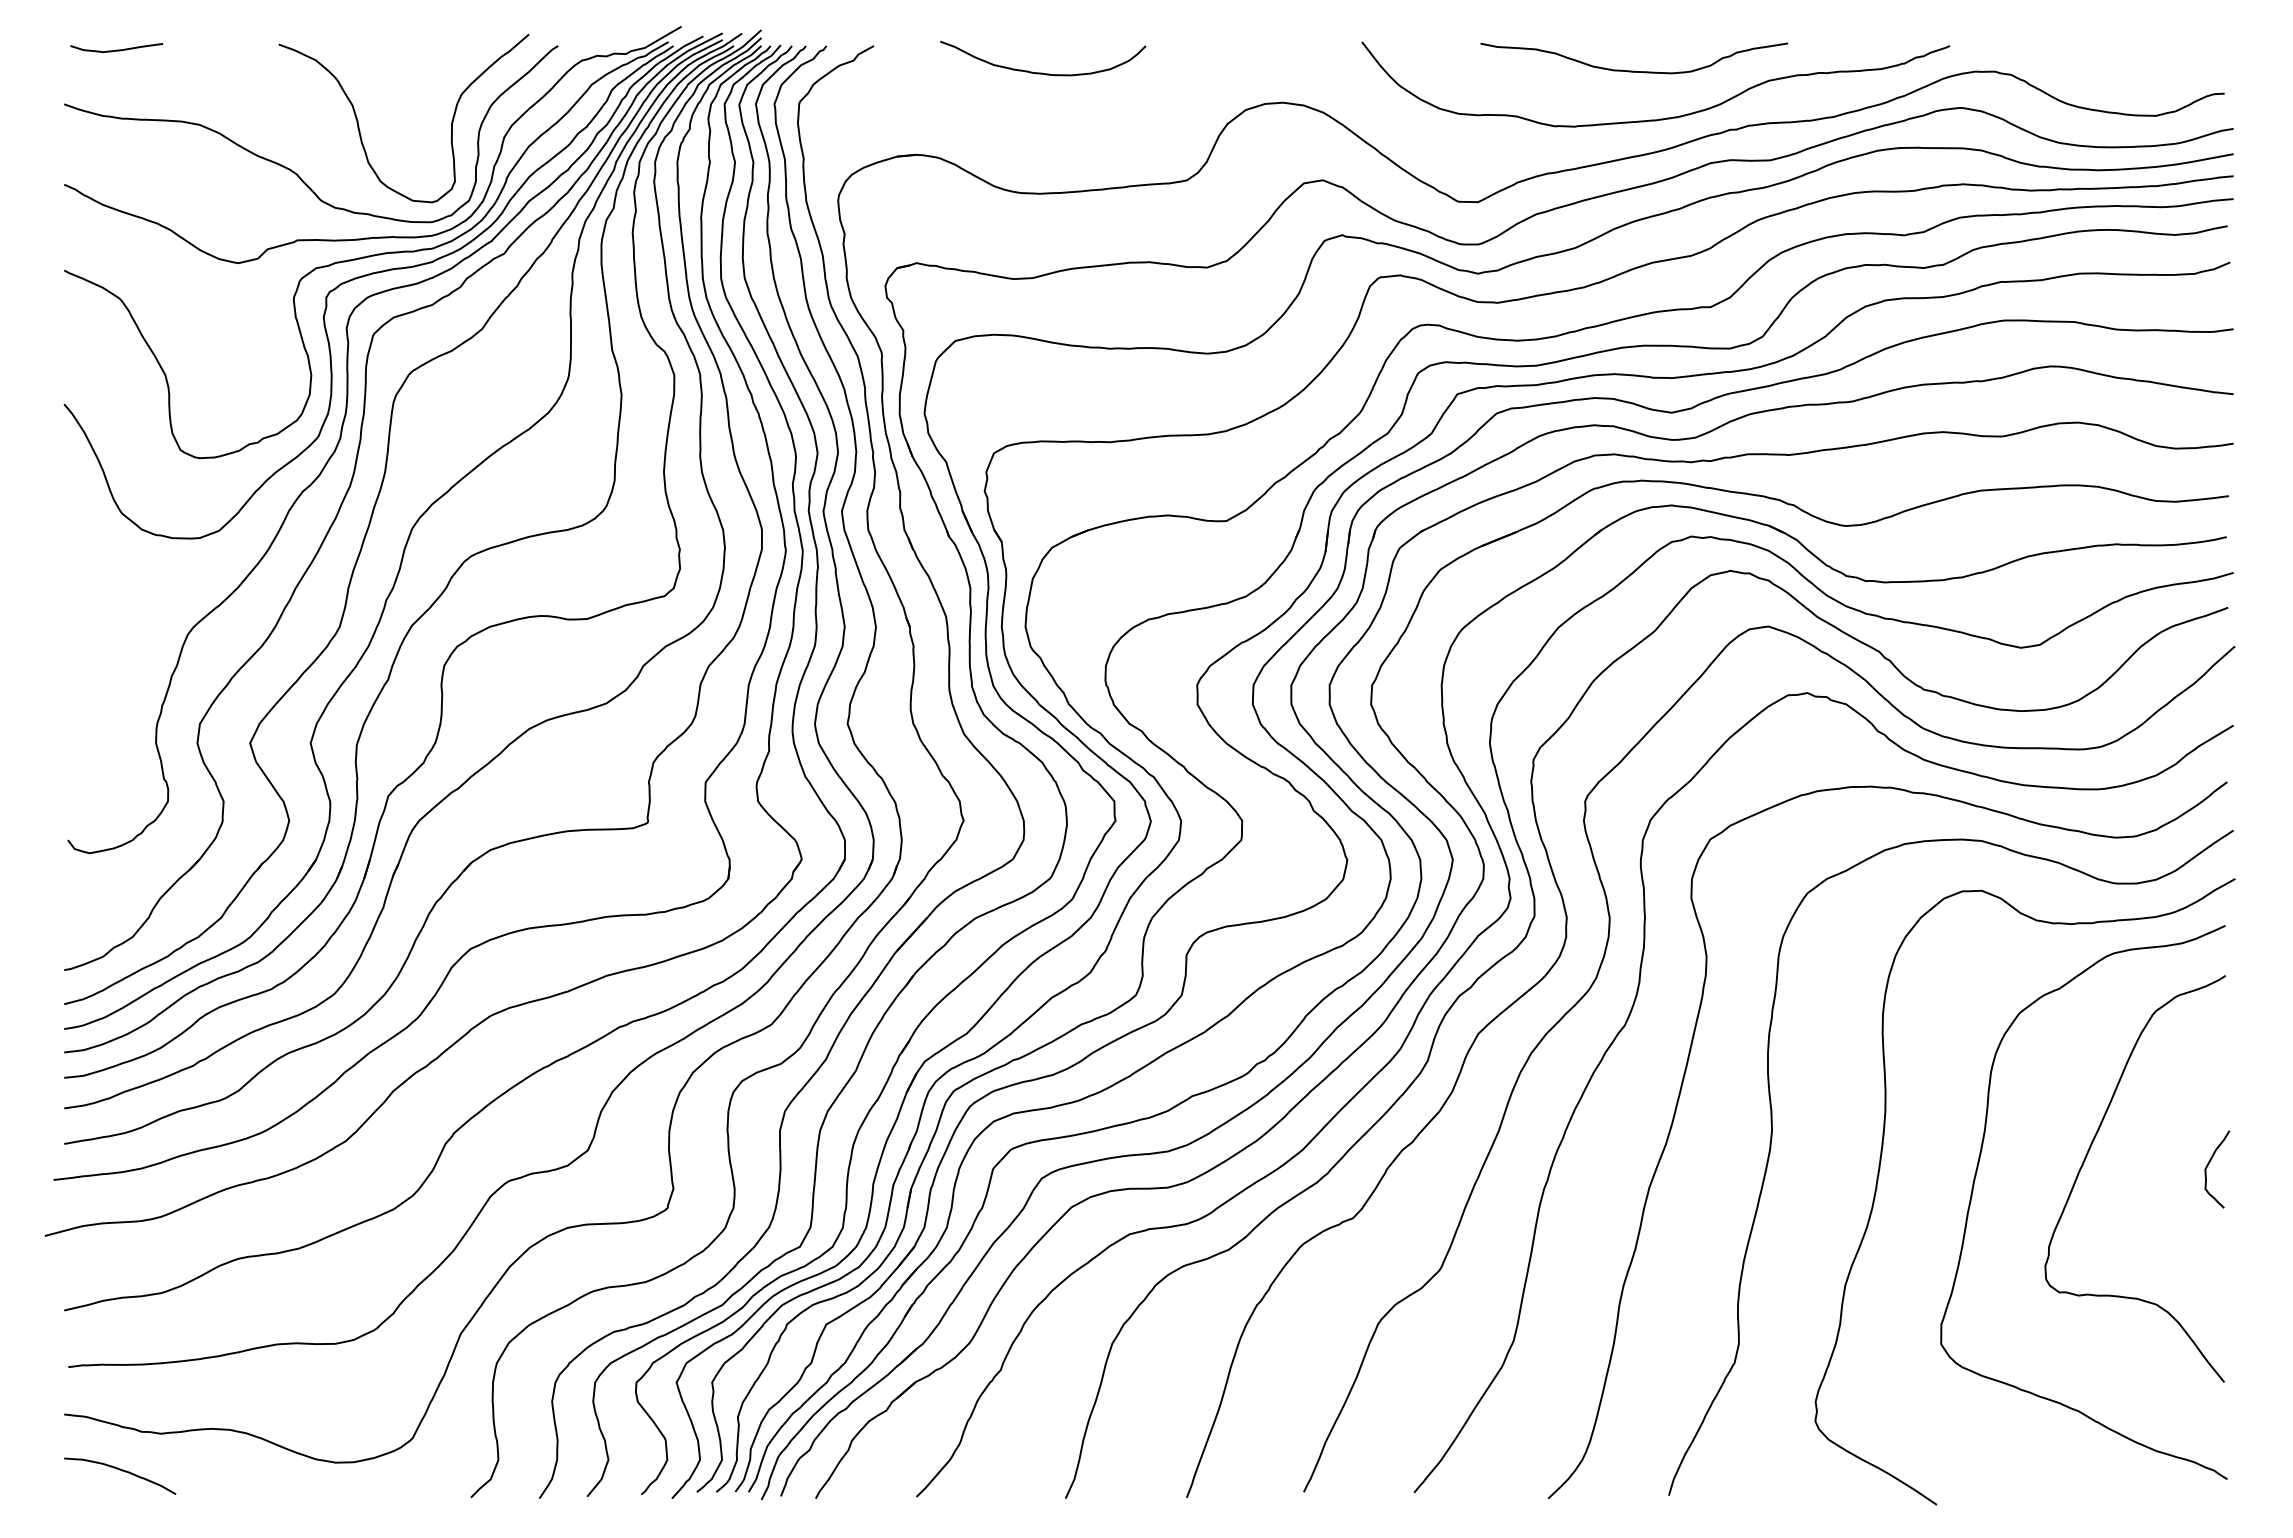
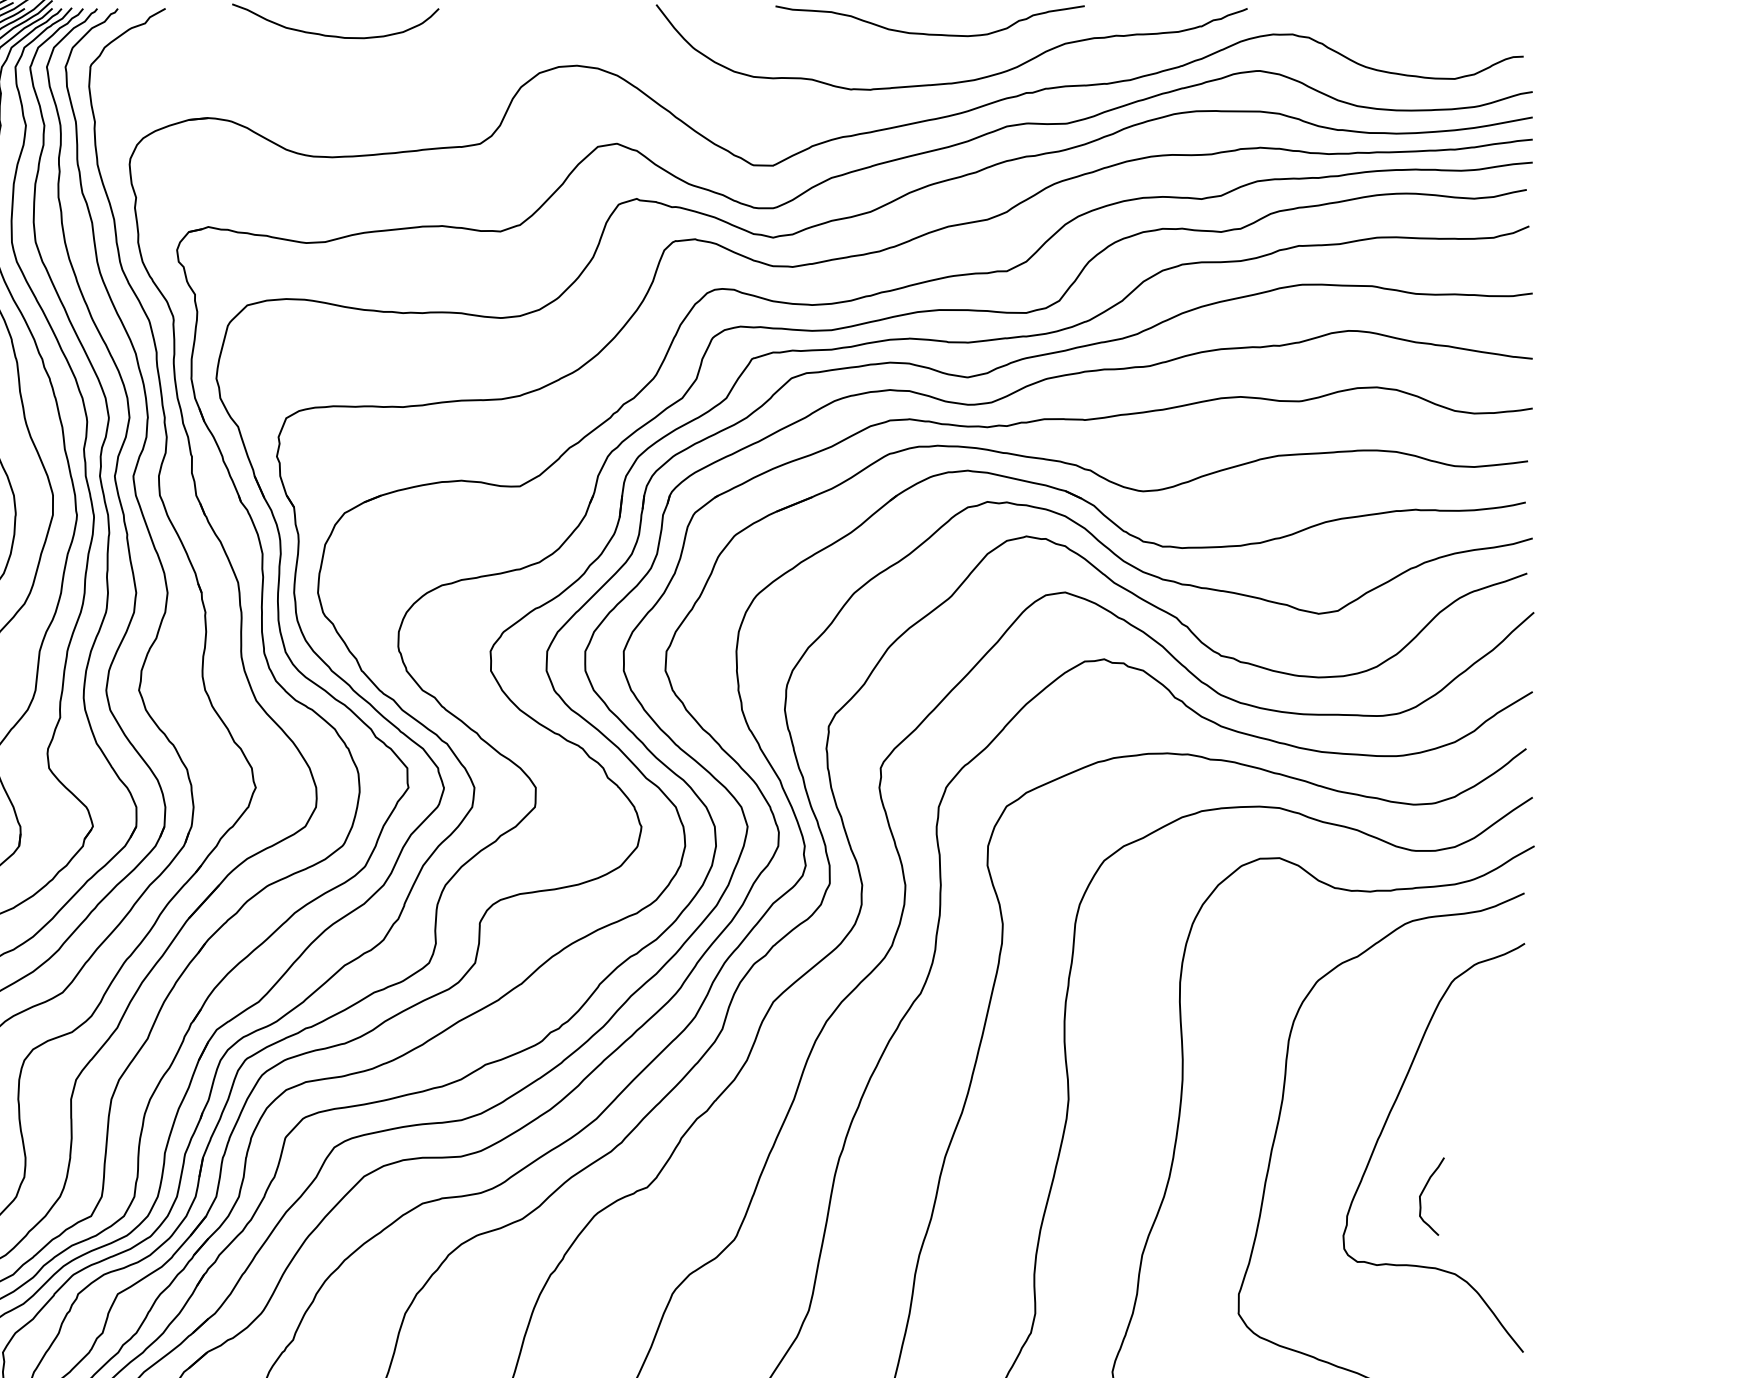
curve: (2209, 1164) -> (1424, 1191), moved

